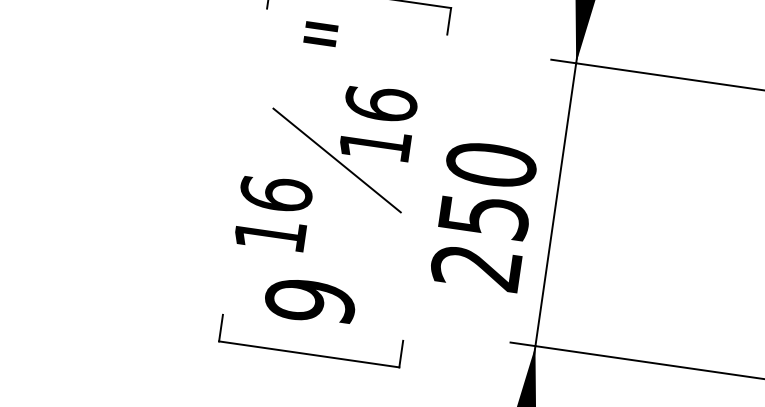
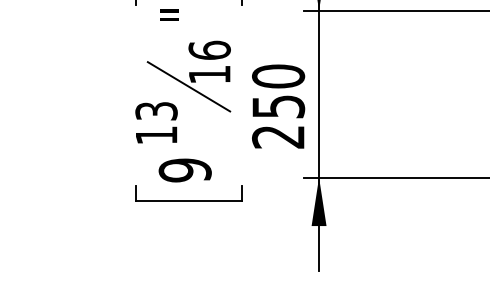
text: (276, 192) -> (156, 110), 16 -> 13

